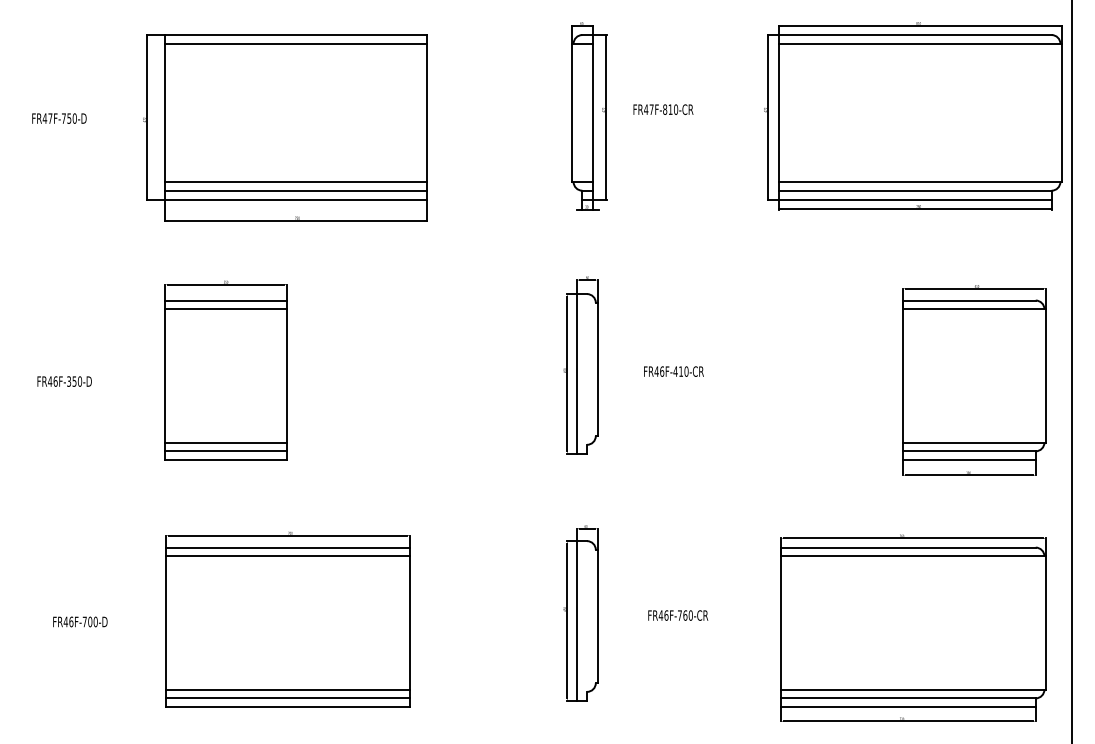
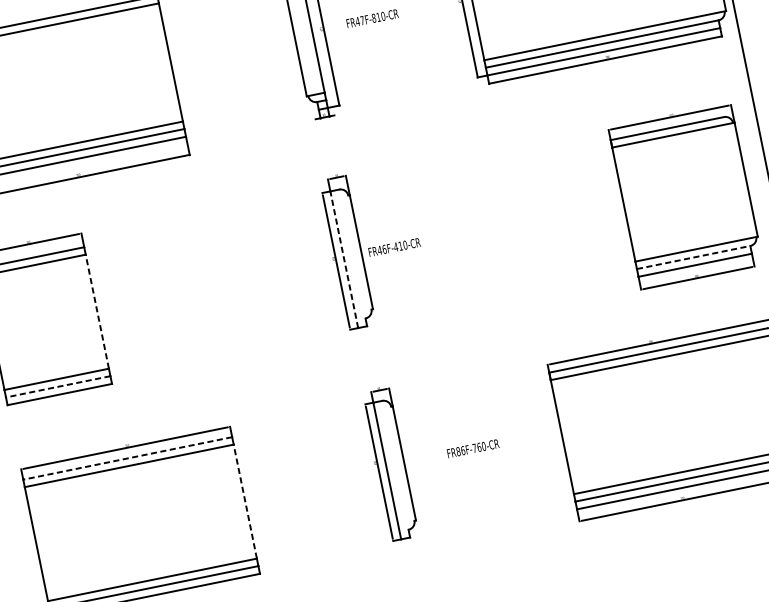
text: (673, 371) -> (394, 247), moved
line: (576, 373) -> (344, 259), solid -> dashed
line: (287, 375) -> (97, 311), solid -> dashed
line: (225, 451) -> (57, 387), solid -> dashed
line: (969, 451) -> (693, 257), solid -> dashed
line: (287, 547) -> (127, 458), solid -> dashed
text: (660, 615) -> (458, 451), FR46F-760-CR -> FR86F-760-CR
line: (410, 622) -> (245, 501), solid -> dashed

